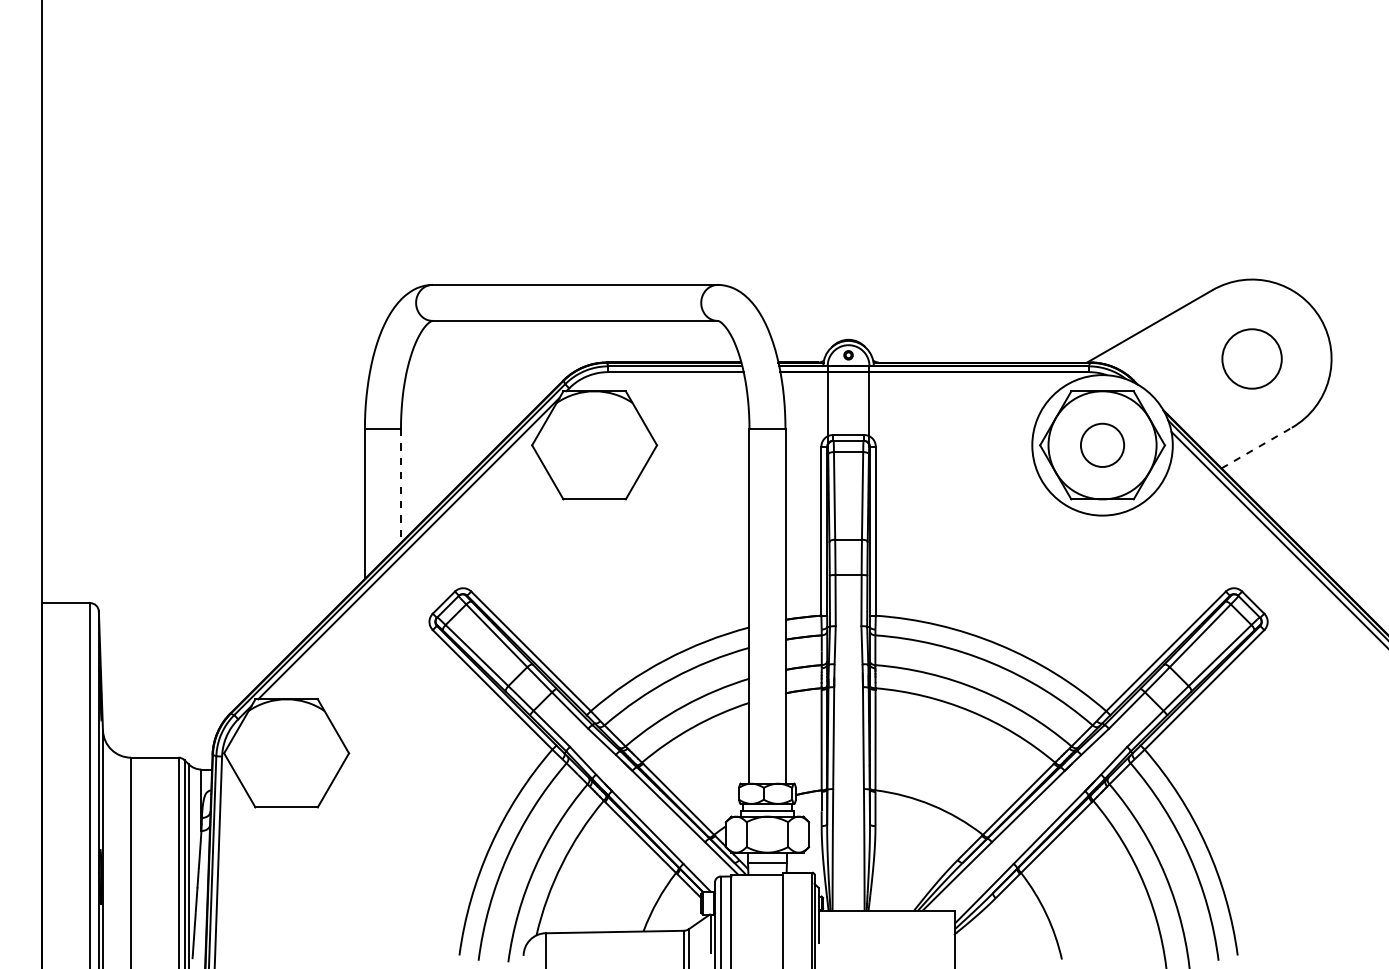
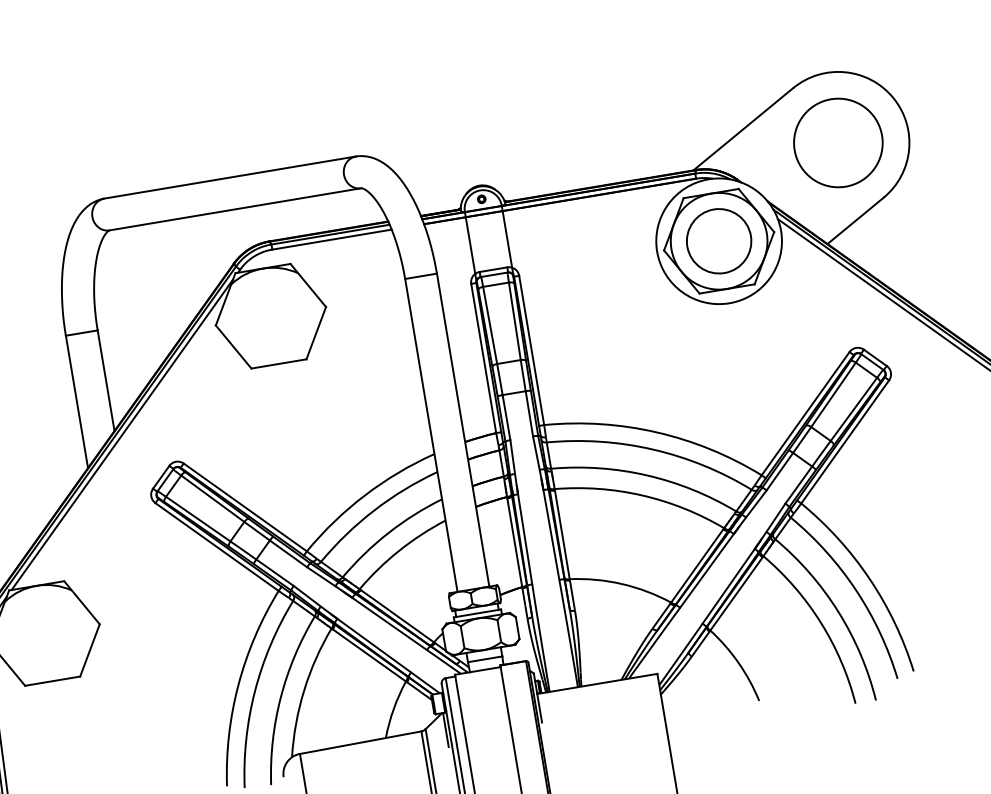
circle: (1251, 358) -> (837, 142), size x1.67
circle: (1102, 445) -> (719, 241), size x1.67
line: (1256, 448) -> (855, 221), dashed -> solid
line: (400, 486) -> (105, 381), dashed -> solid

